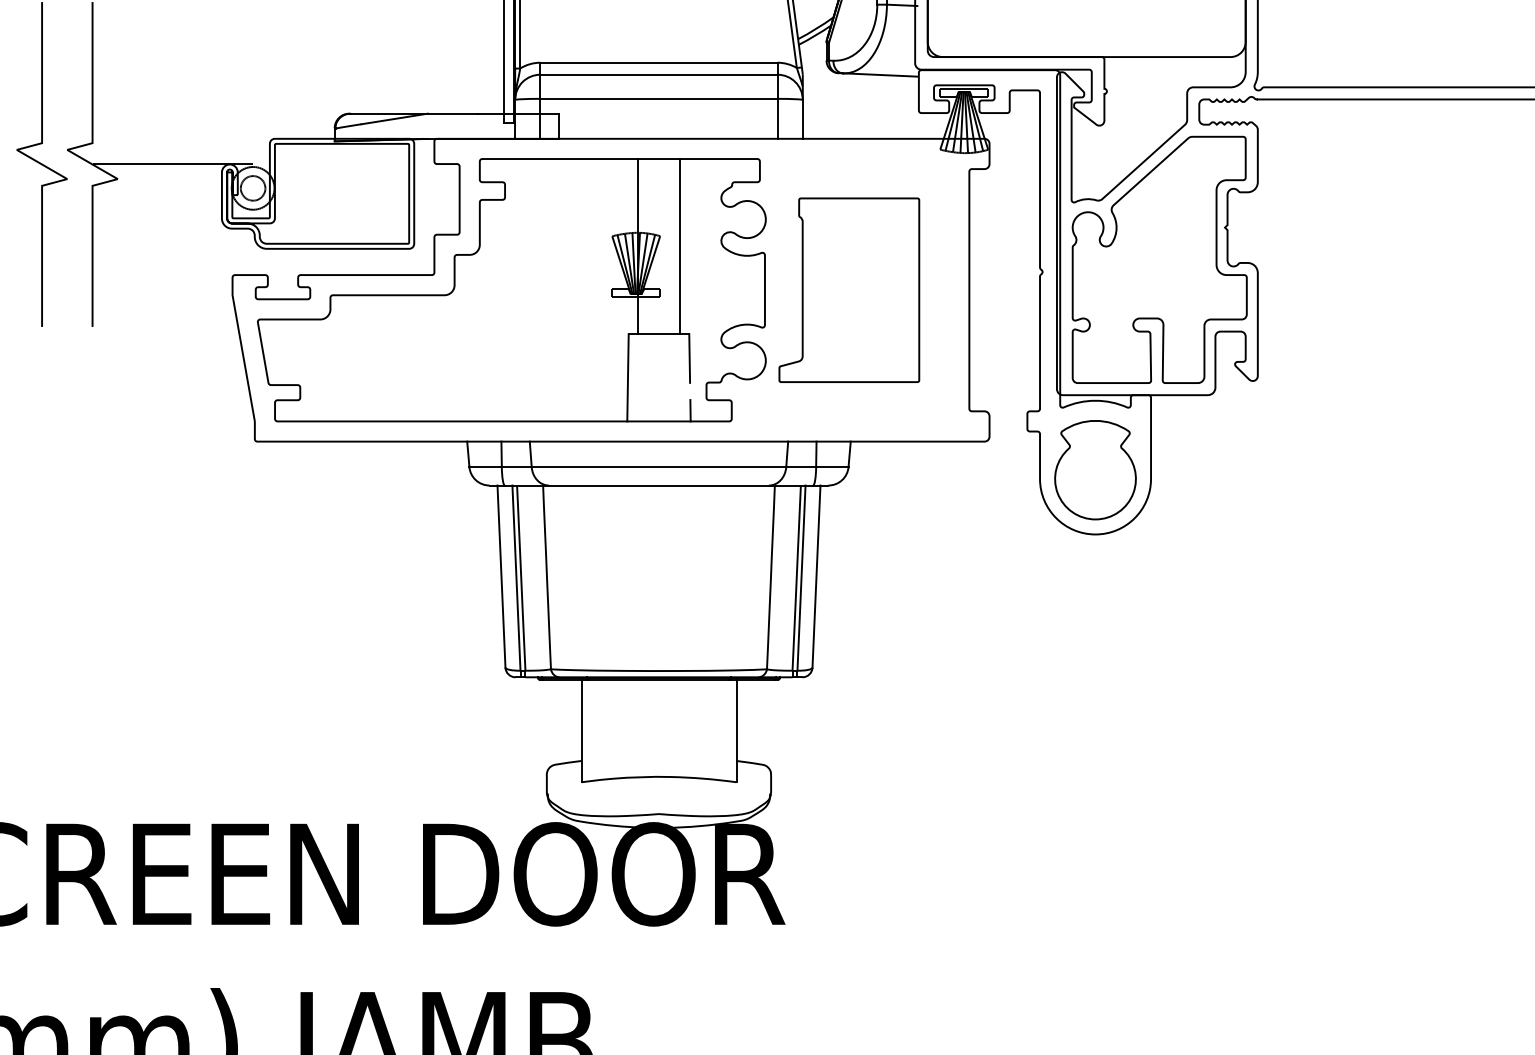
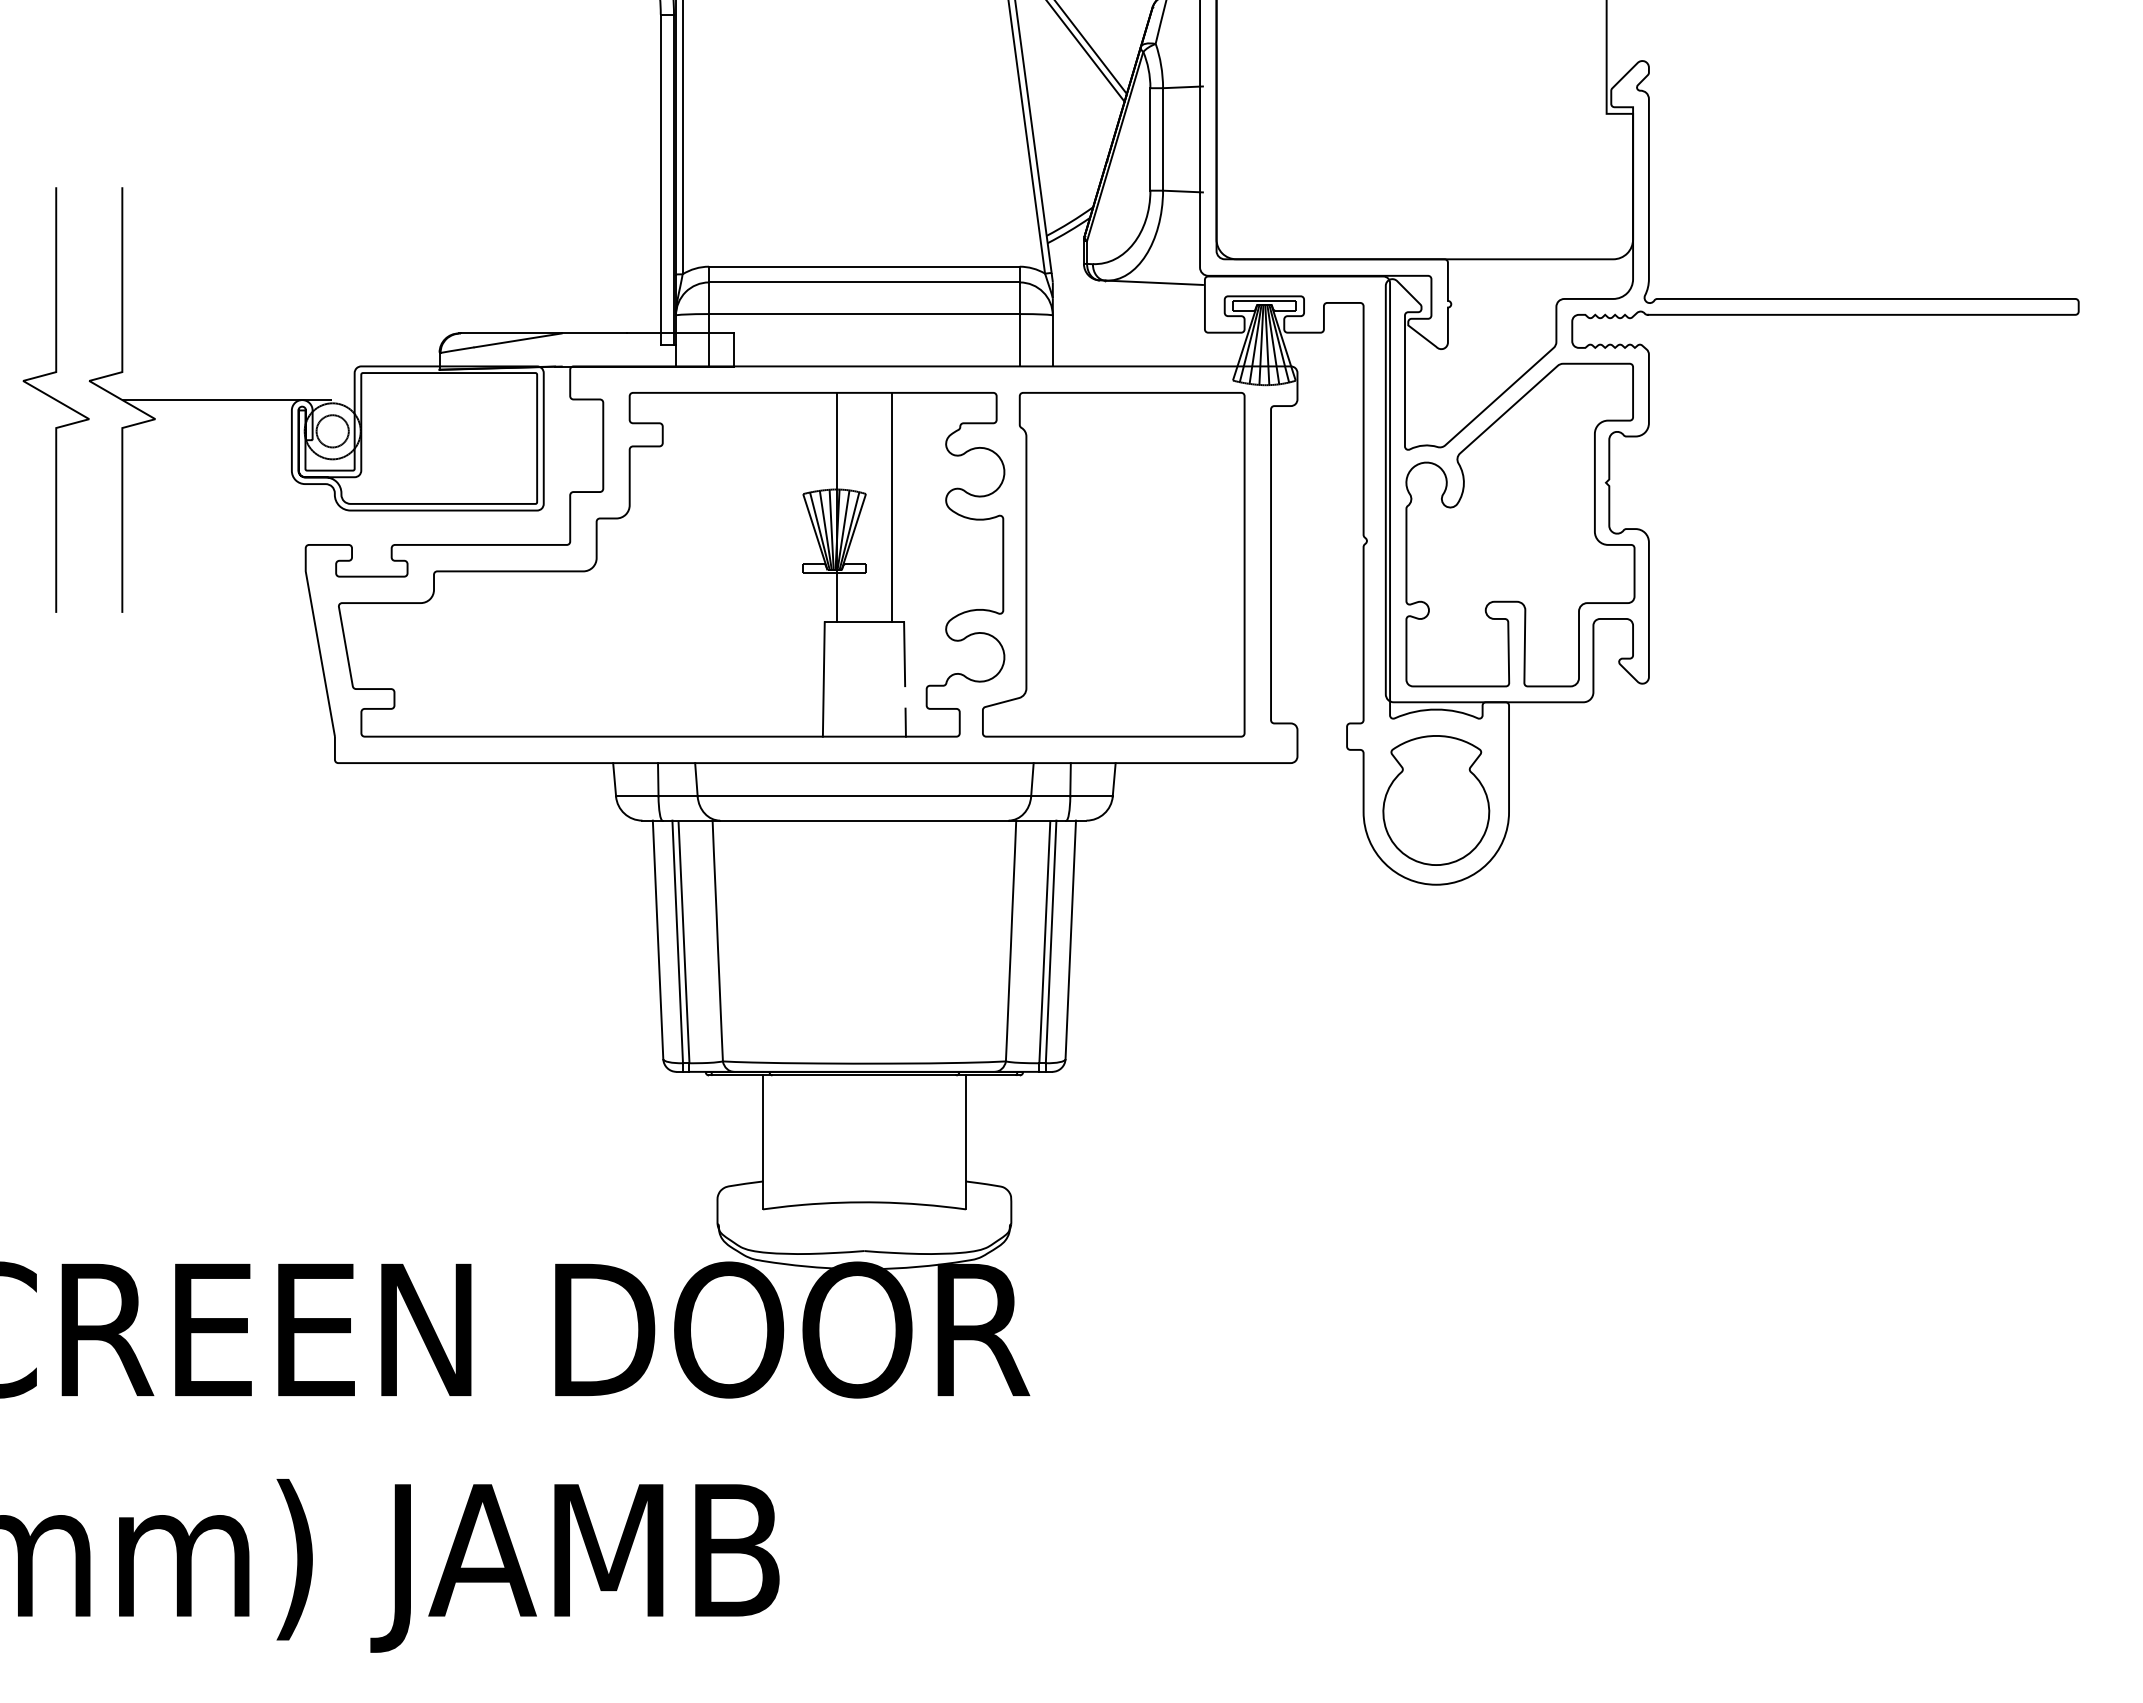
part: (849, 290) -> (1113, 564), size x1.43

